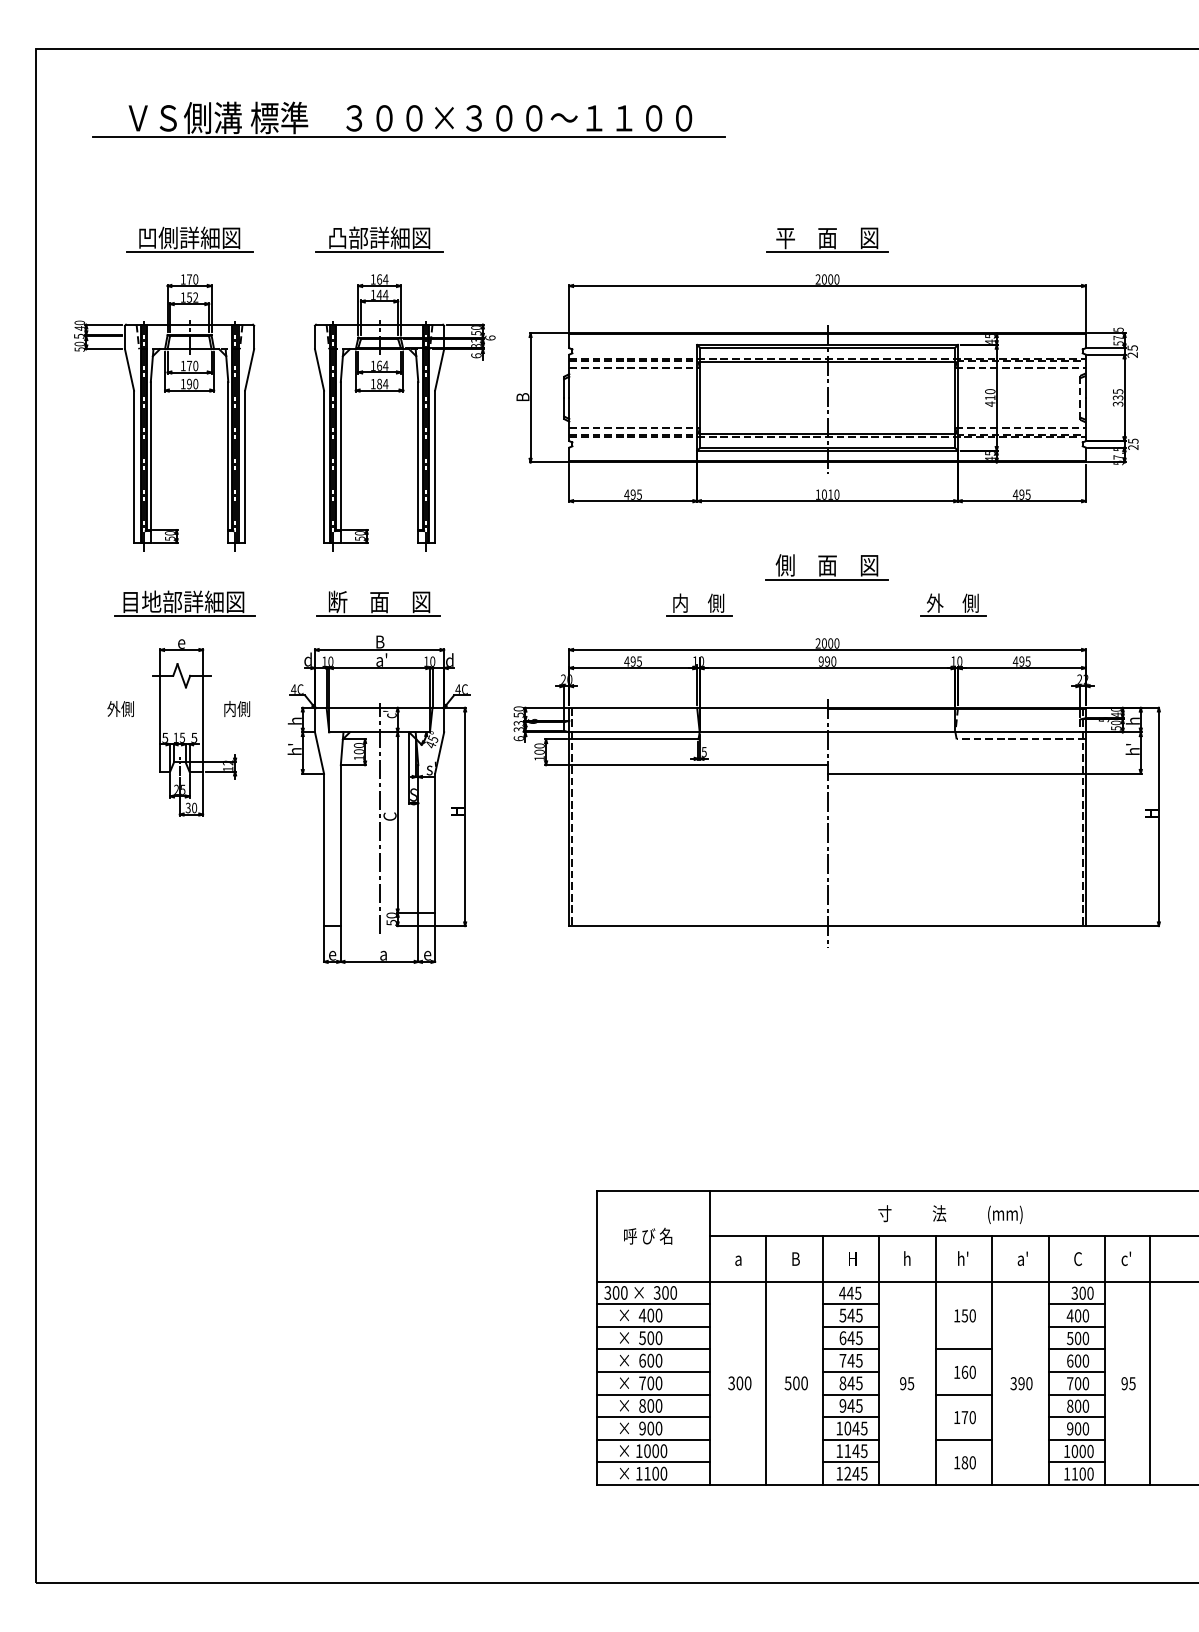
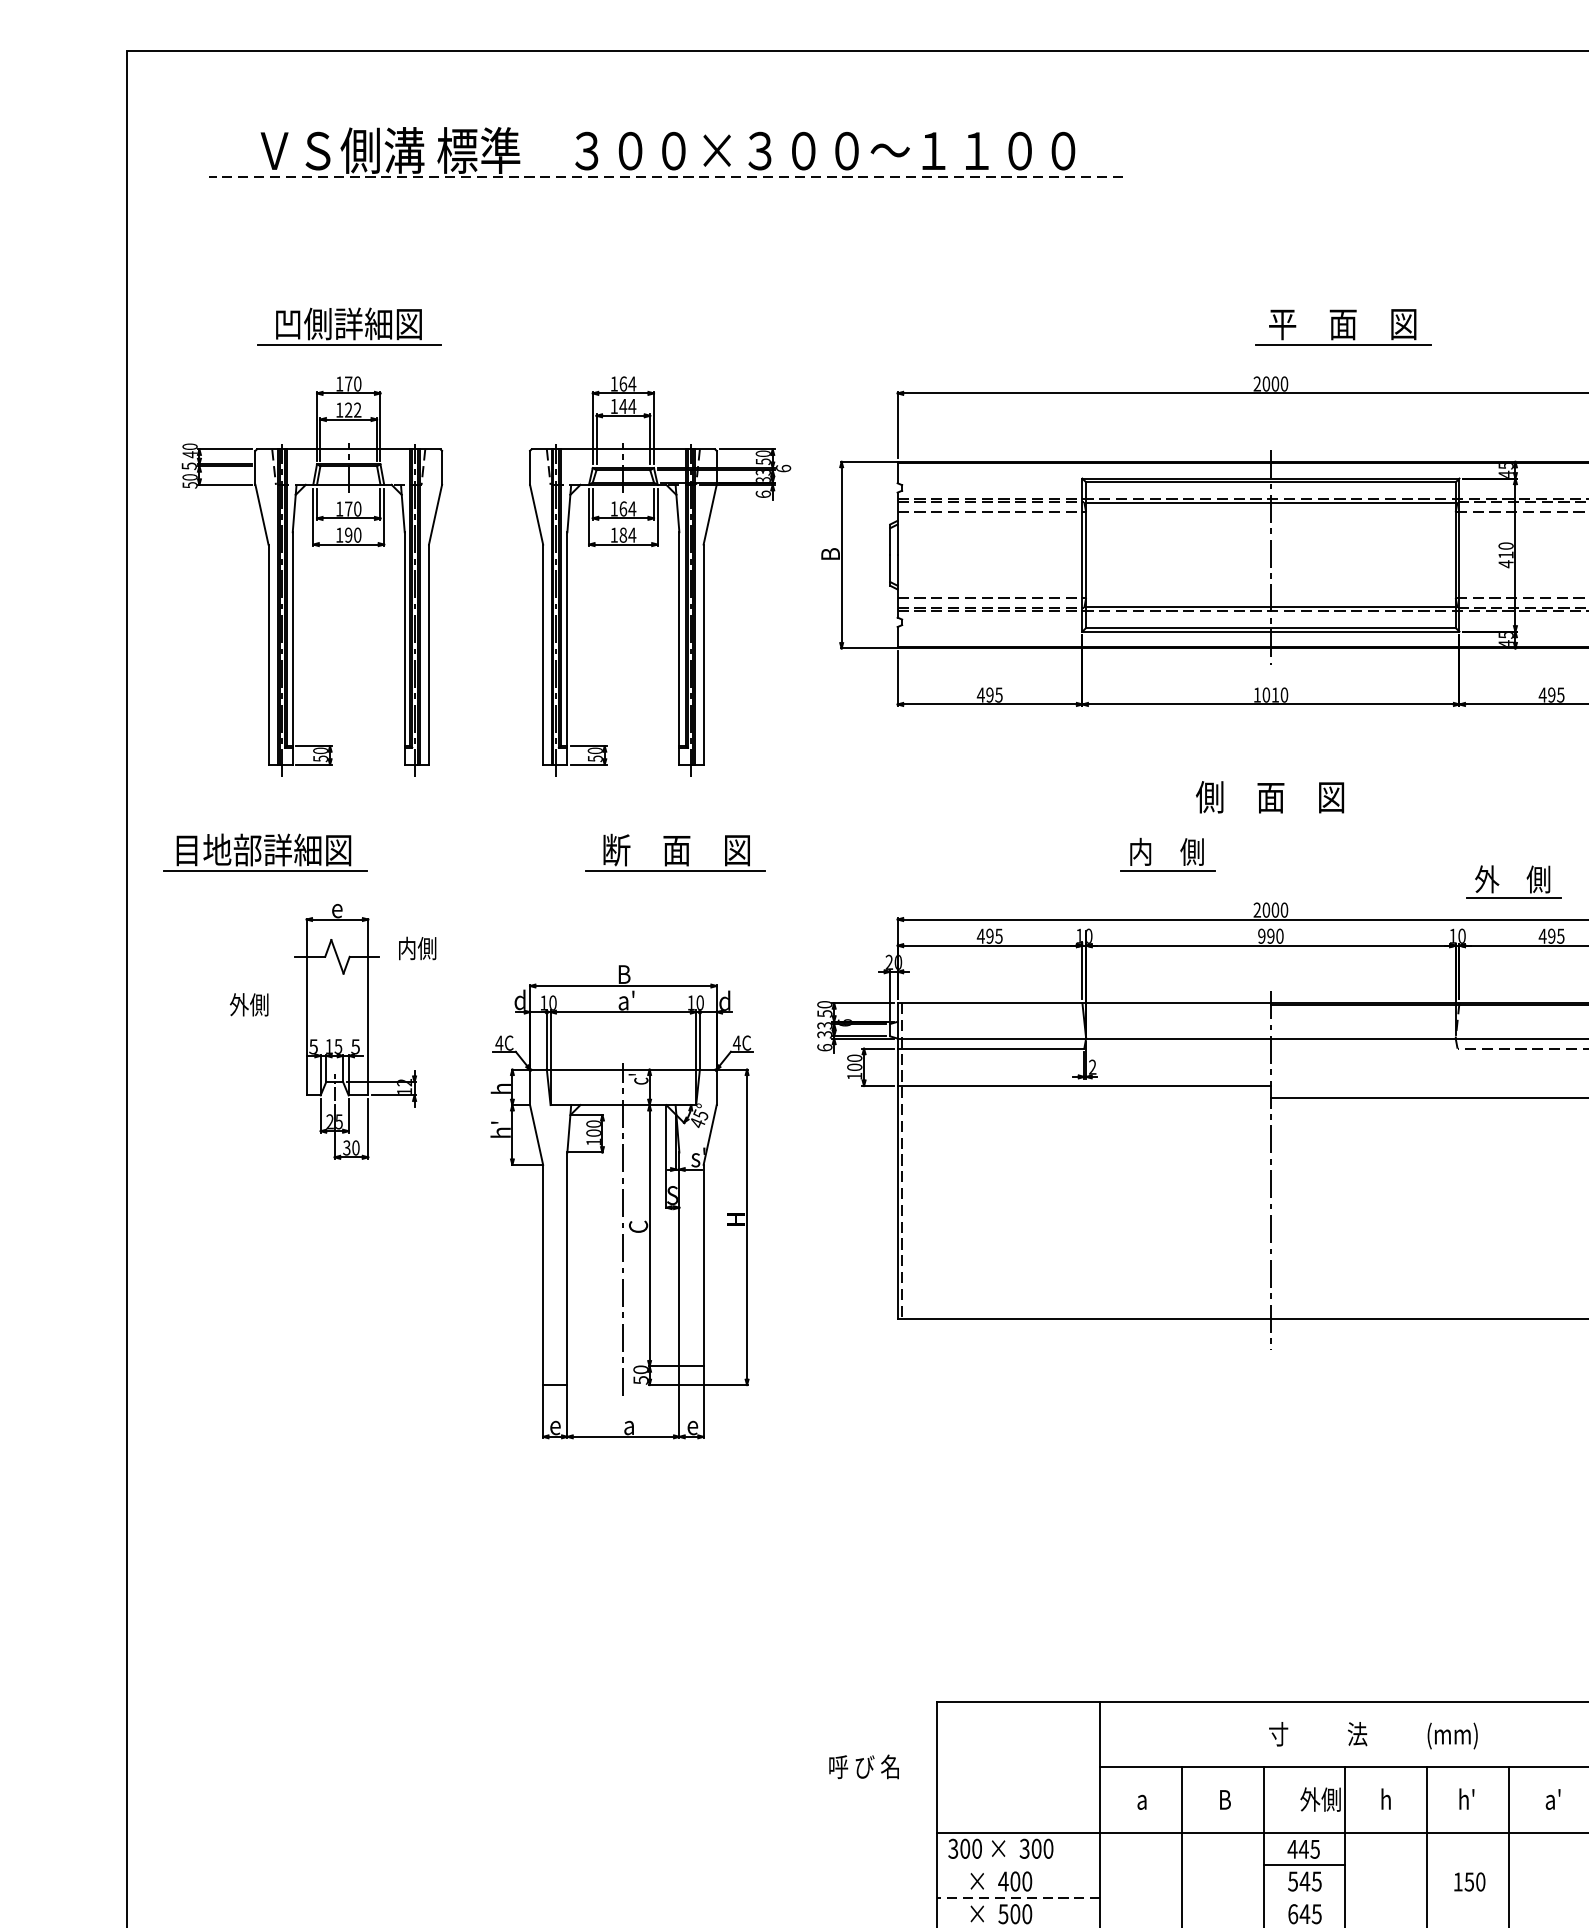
line: (409, 136) -> (666, 177), solid -> dashed
part: (379, 239) -> (623, 326), removed
part: (827, 239) -> (1343, 326), moved
text: (189, 297) -> (348, 410), 152 -> 122
line: (826, 579) -> (1269, 817), removed
part: (962, 602) -> (1526, 878), moved
part: (184, 603) -> (264, 852), moved
part: (378, 603) -> (675, 852), moved
part: (708, 603) -> (1181, 852), moved
text: (237, 708) -> (418, 947), moved
text: (703, 752) -> (1091, 1067), 5 -> 2
part: (378, 799) -> (621, 1202), moved
text: (950, 1214) -> (1373, 1735), moved
text: (648, 1235) -> (864, 1765), moved
text: (861, 1258) -> (1319, 1799), H -> 外側
line: (652, 1304) -> (1017, 1865), removed
line: (652, 1326) -> (1017, 1897), solid -> dashed
line: (850, 1326) -> (1304, 1897), removed

